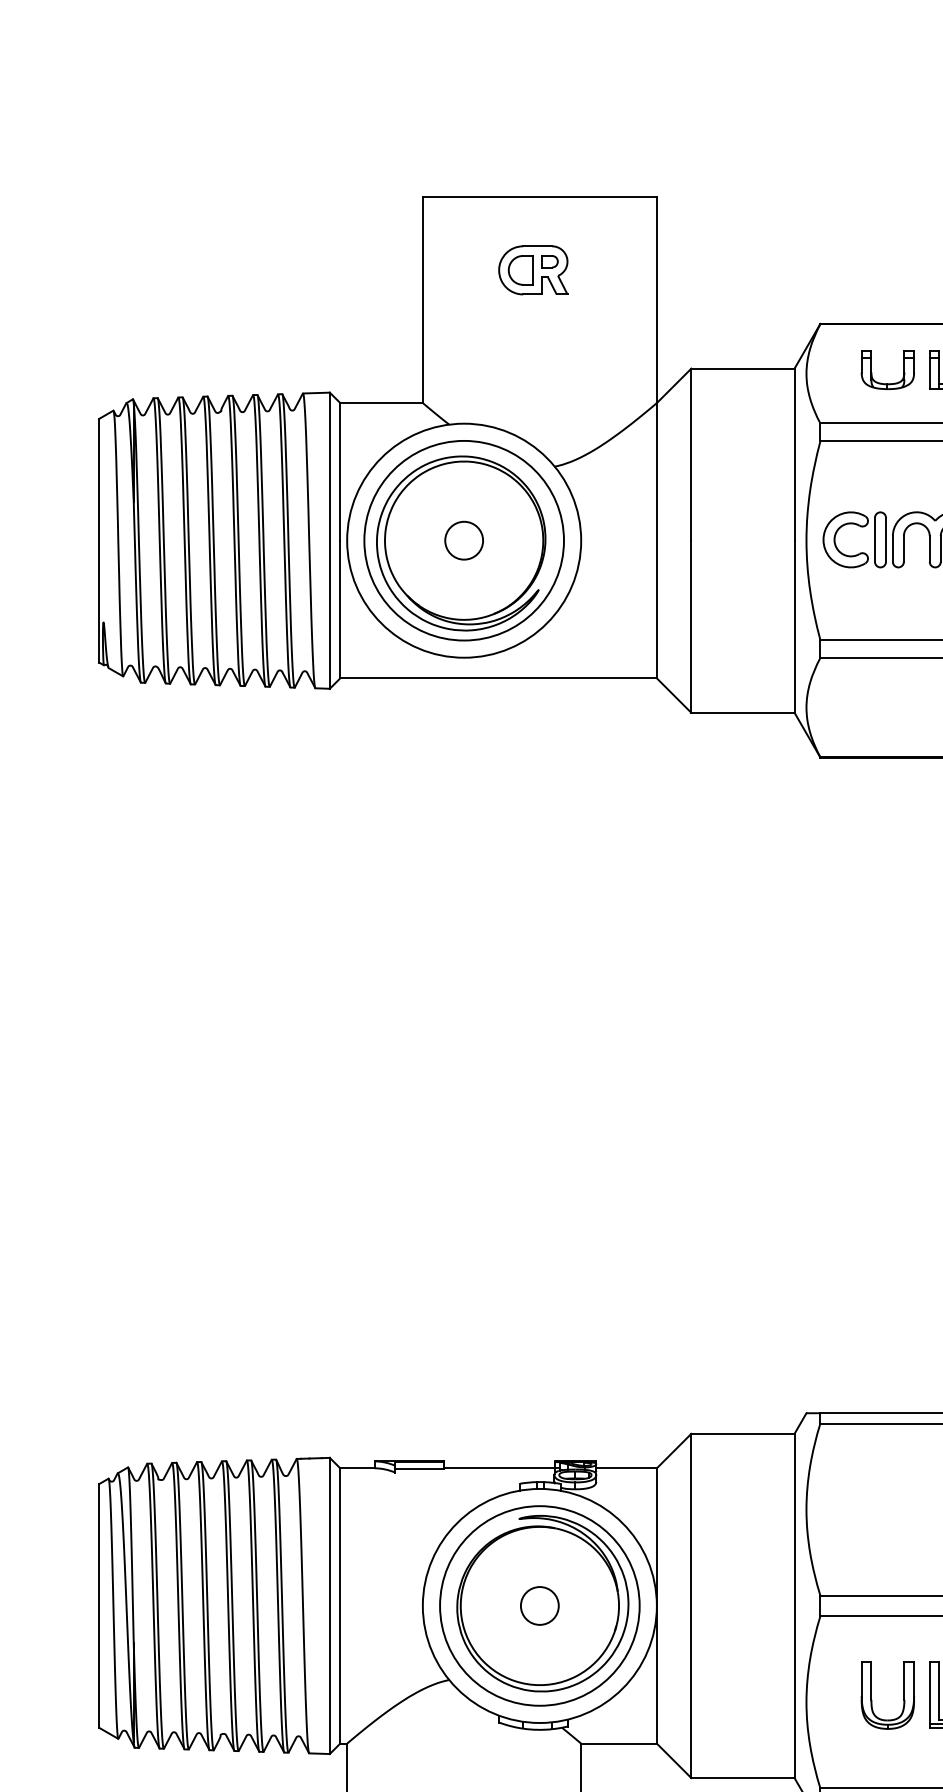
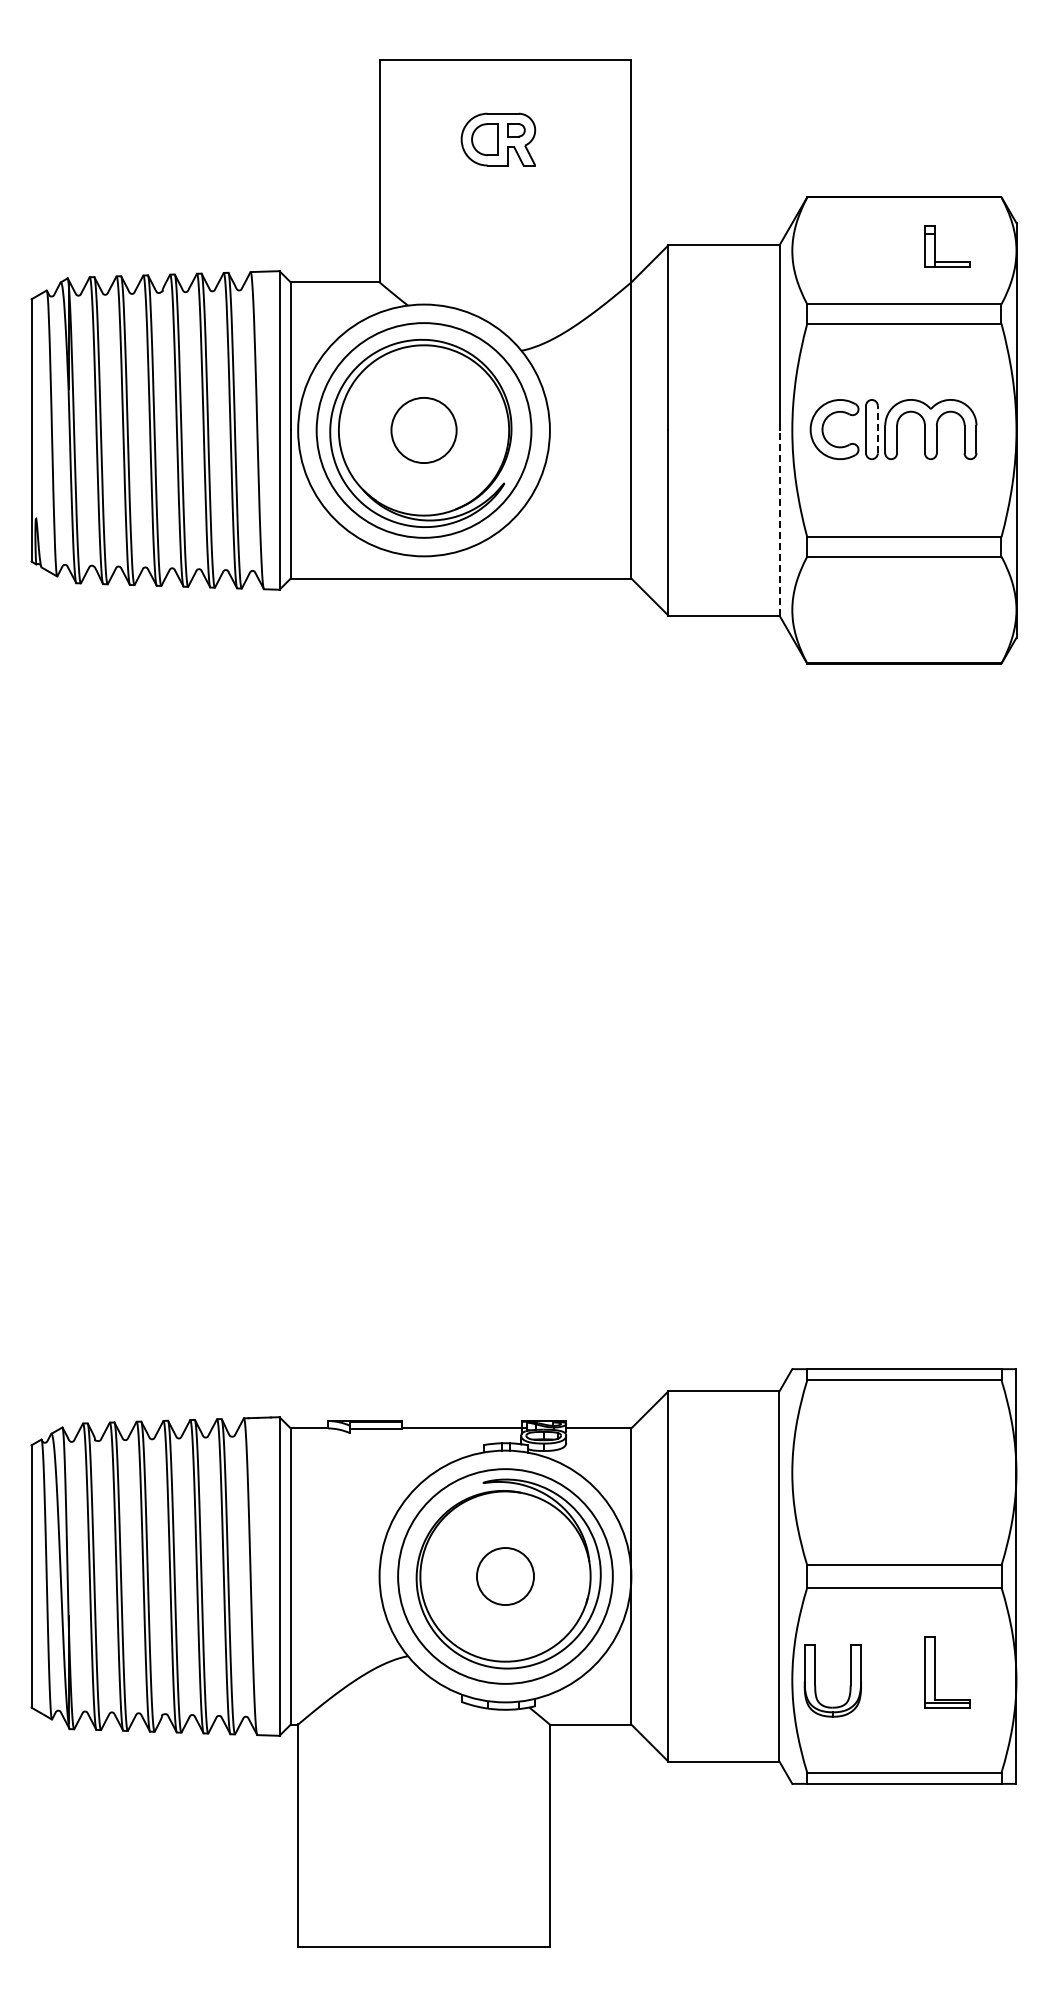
part: (887, 383) -> (879, 261), removed
line: (885, 539) -> (877, 429), solid -> dashed
circle: (463, 540) -> (423, 430), size x1.6
line: (794, 627) -> (779, 523), solid -> dashed
circle: (539, 1605) -> (505, 1576), size x1.4
part: (871, 1695) -> (815, 1680), moved

